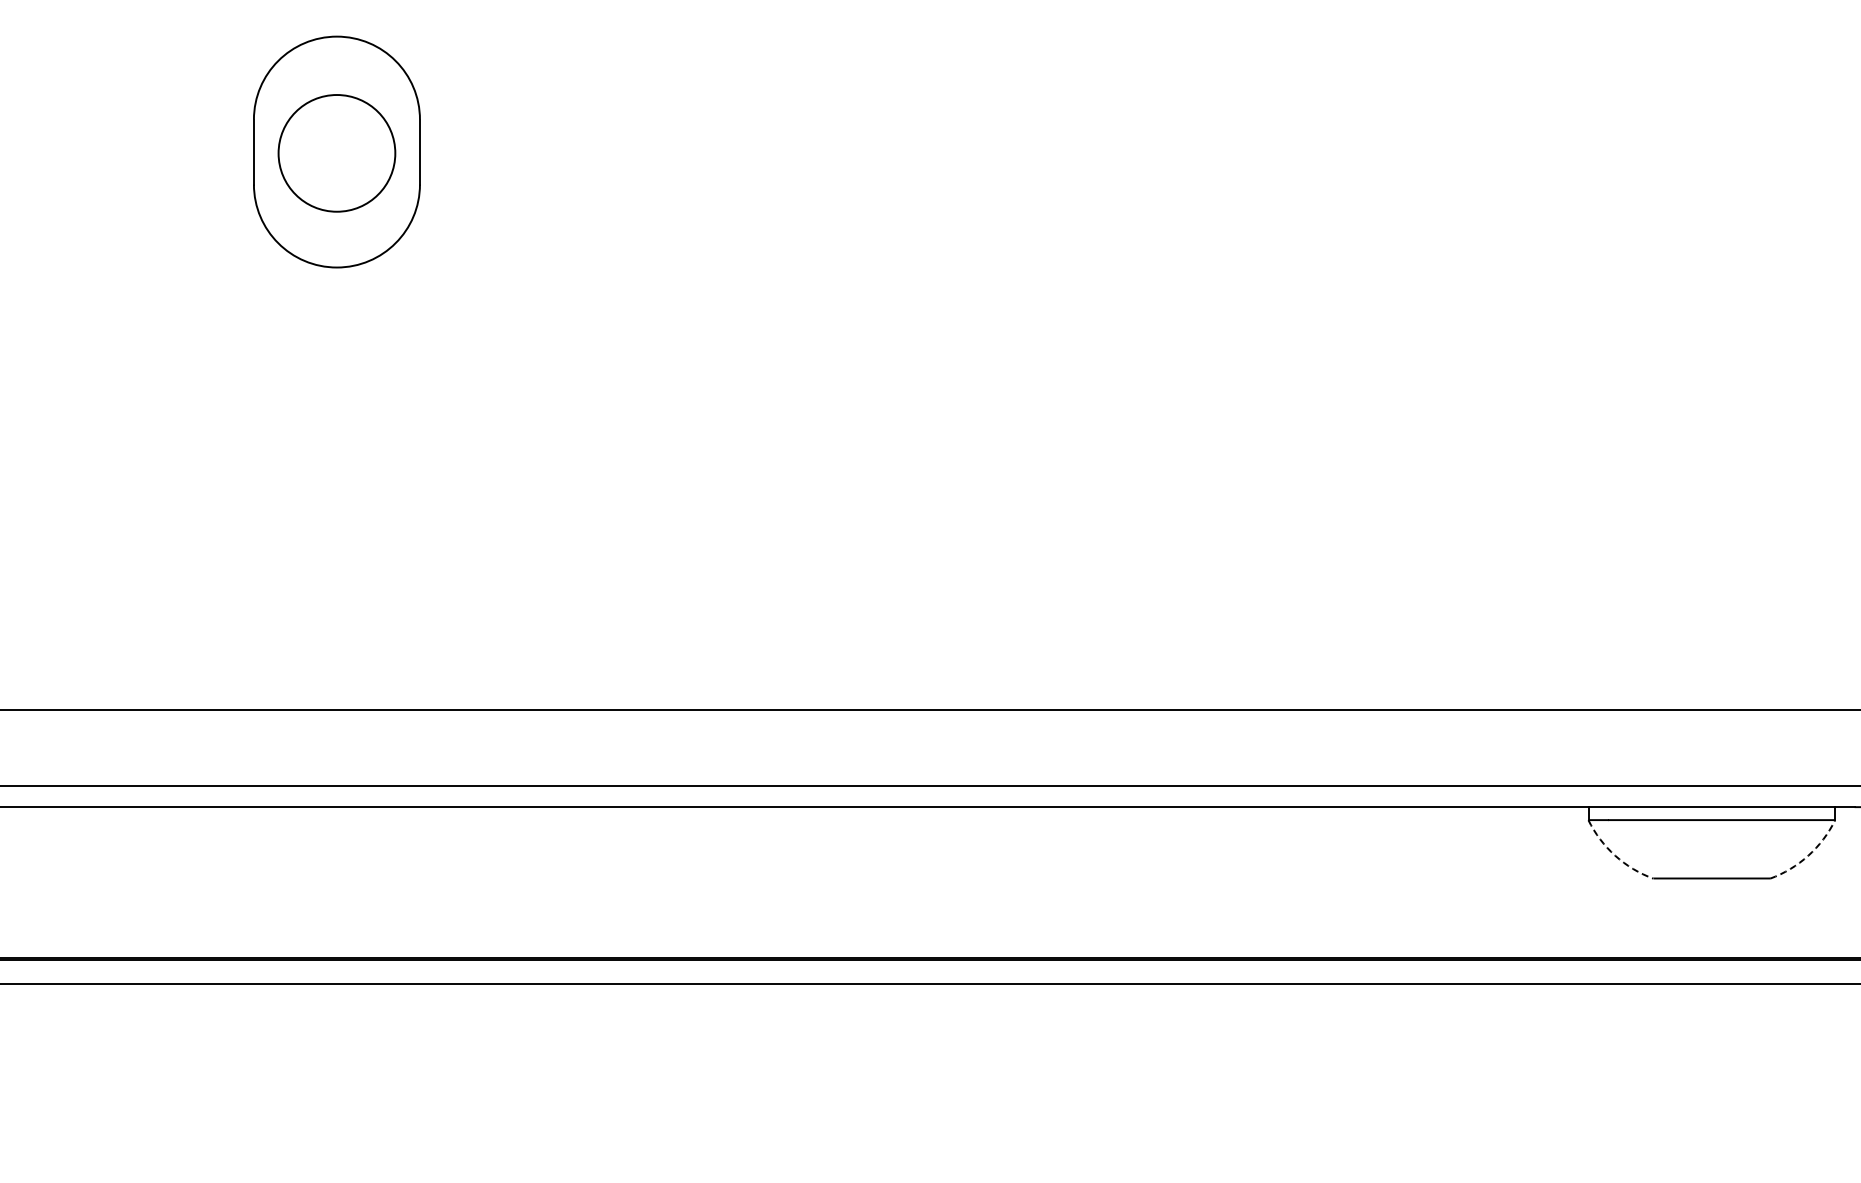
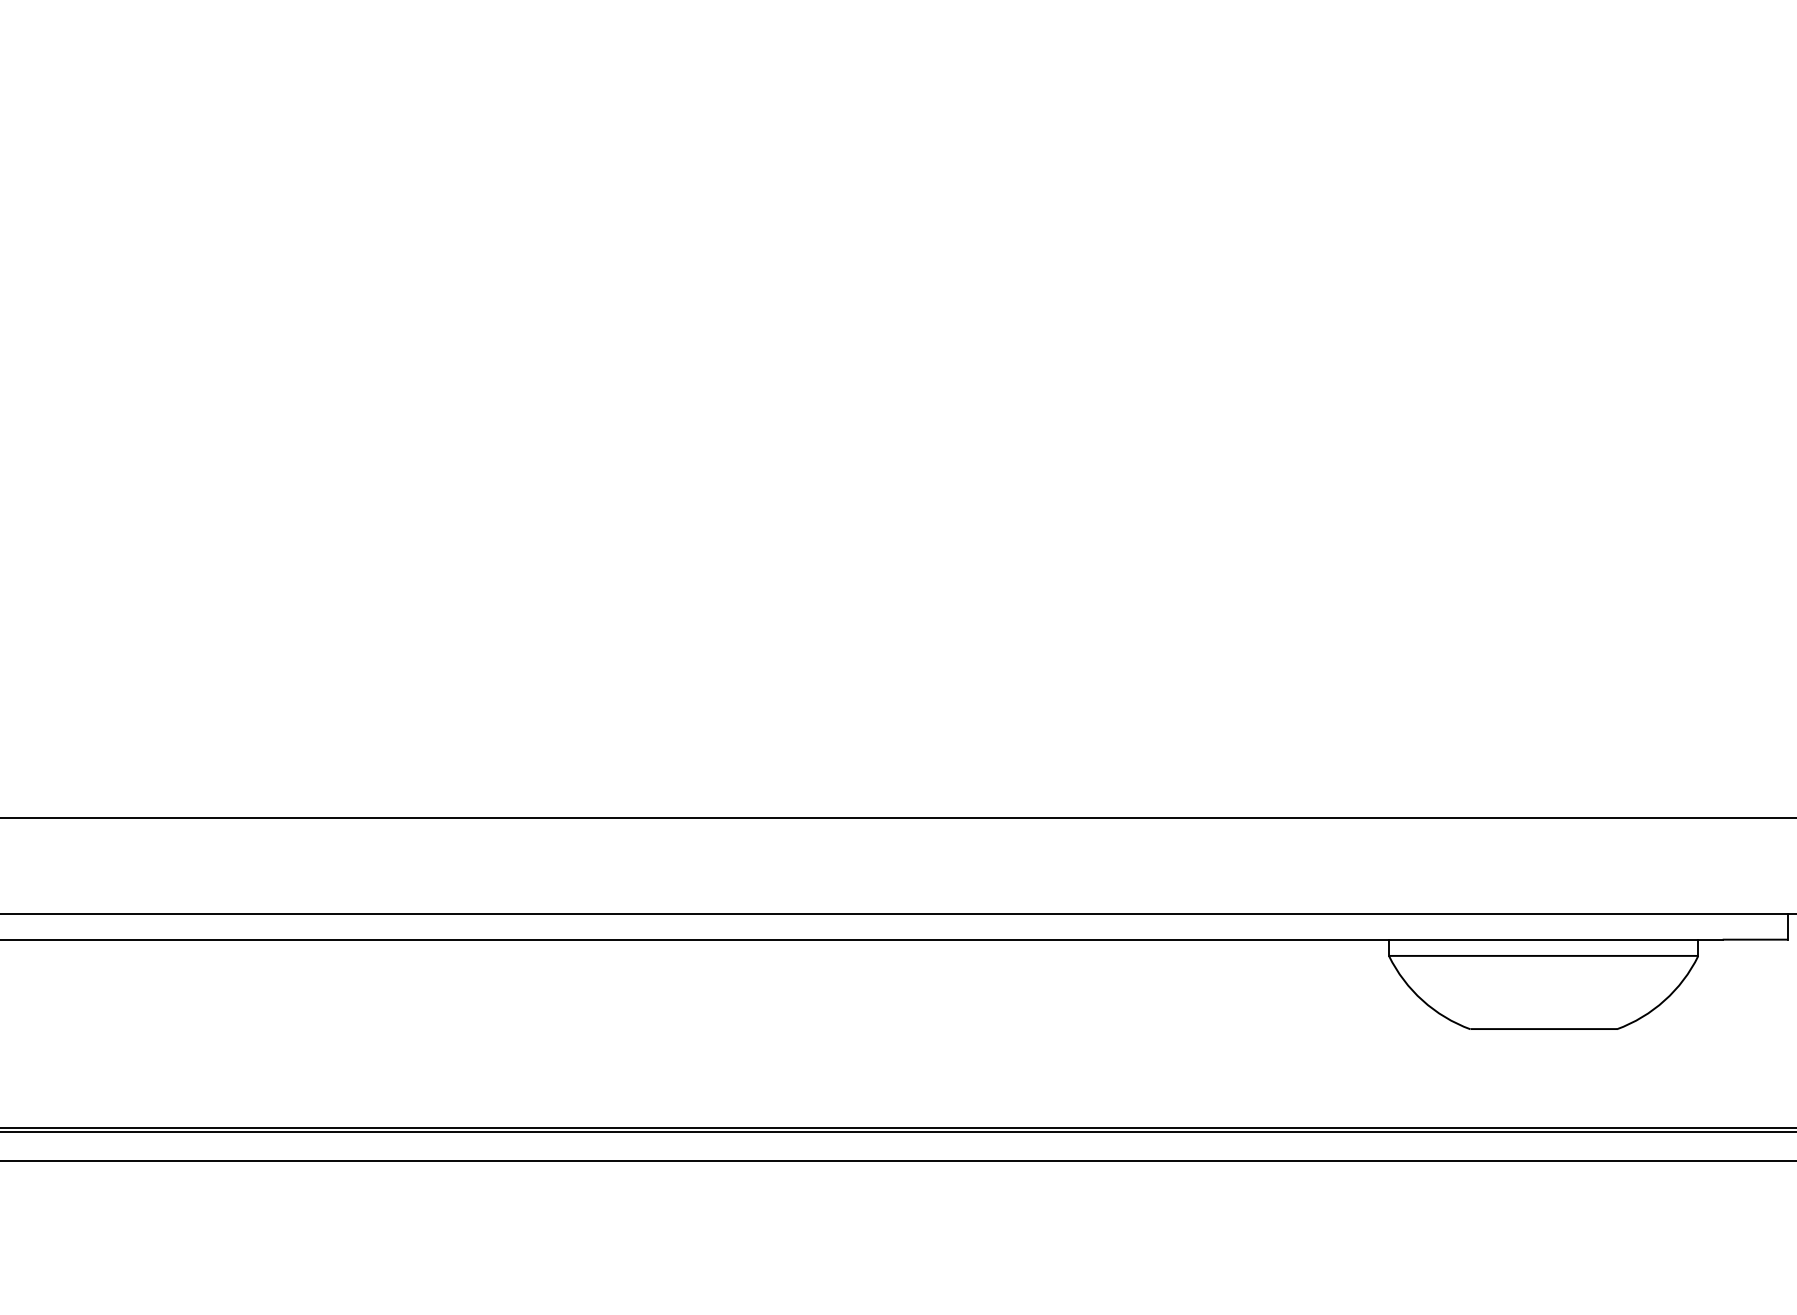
arc: (1615, 855) -> (1422, 1000), dashed -> solid
arc: (1808, 855) -> (1664, 1000), dashed -> solid

